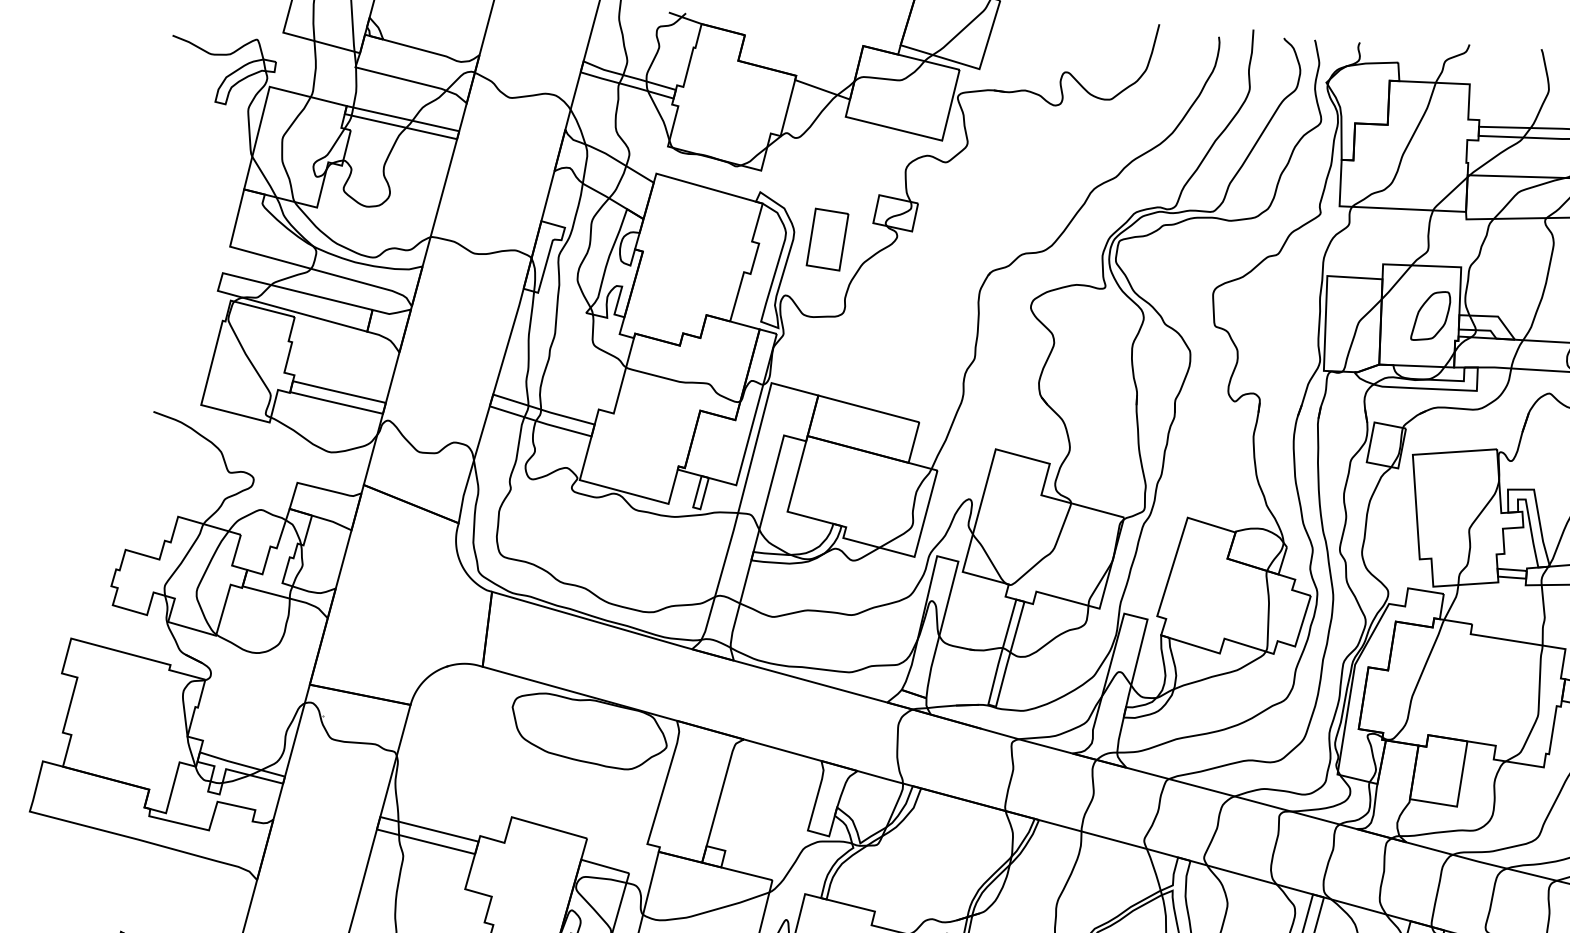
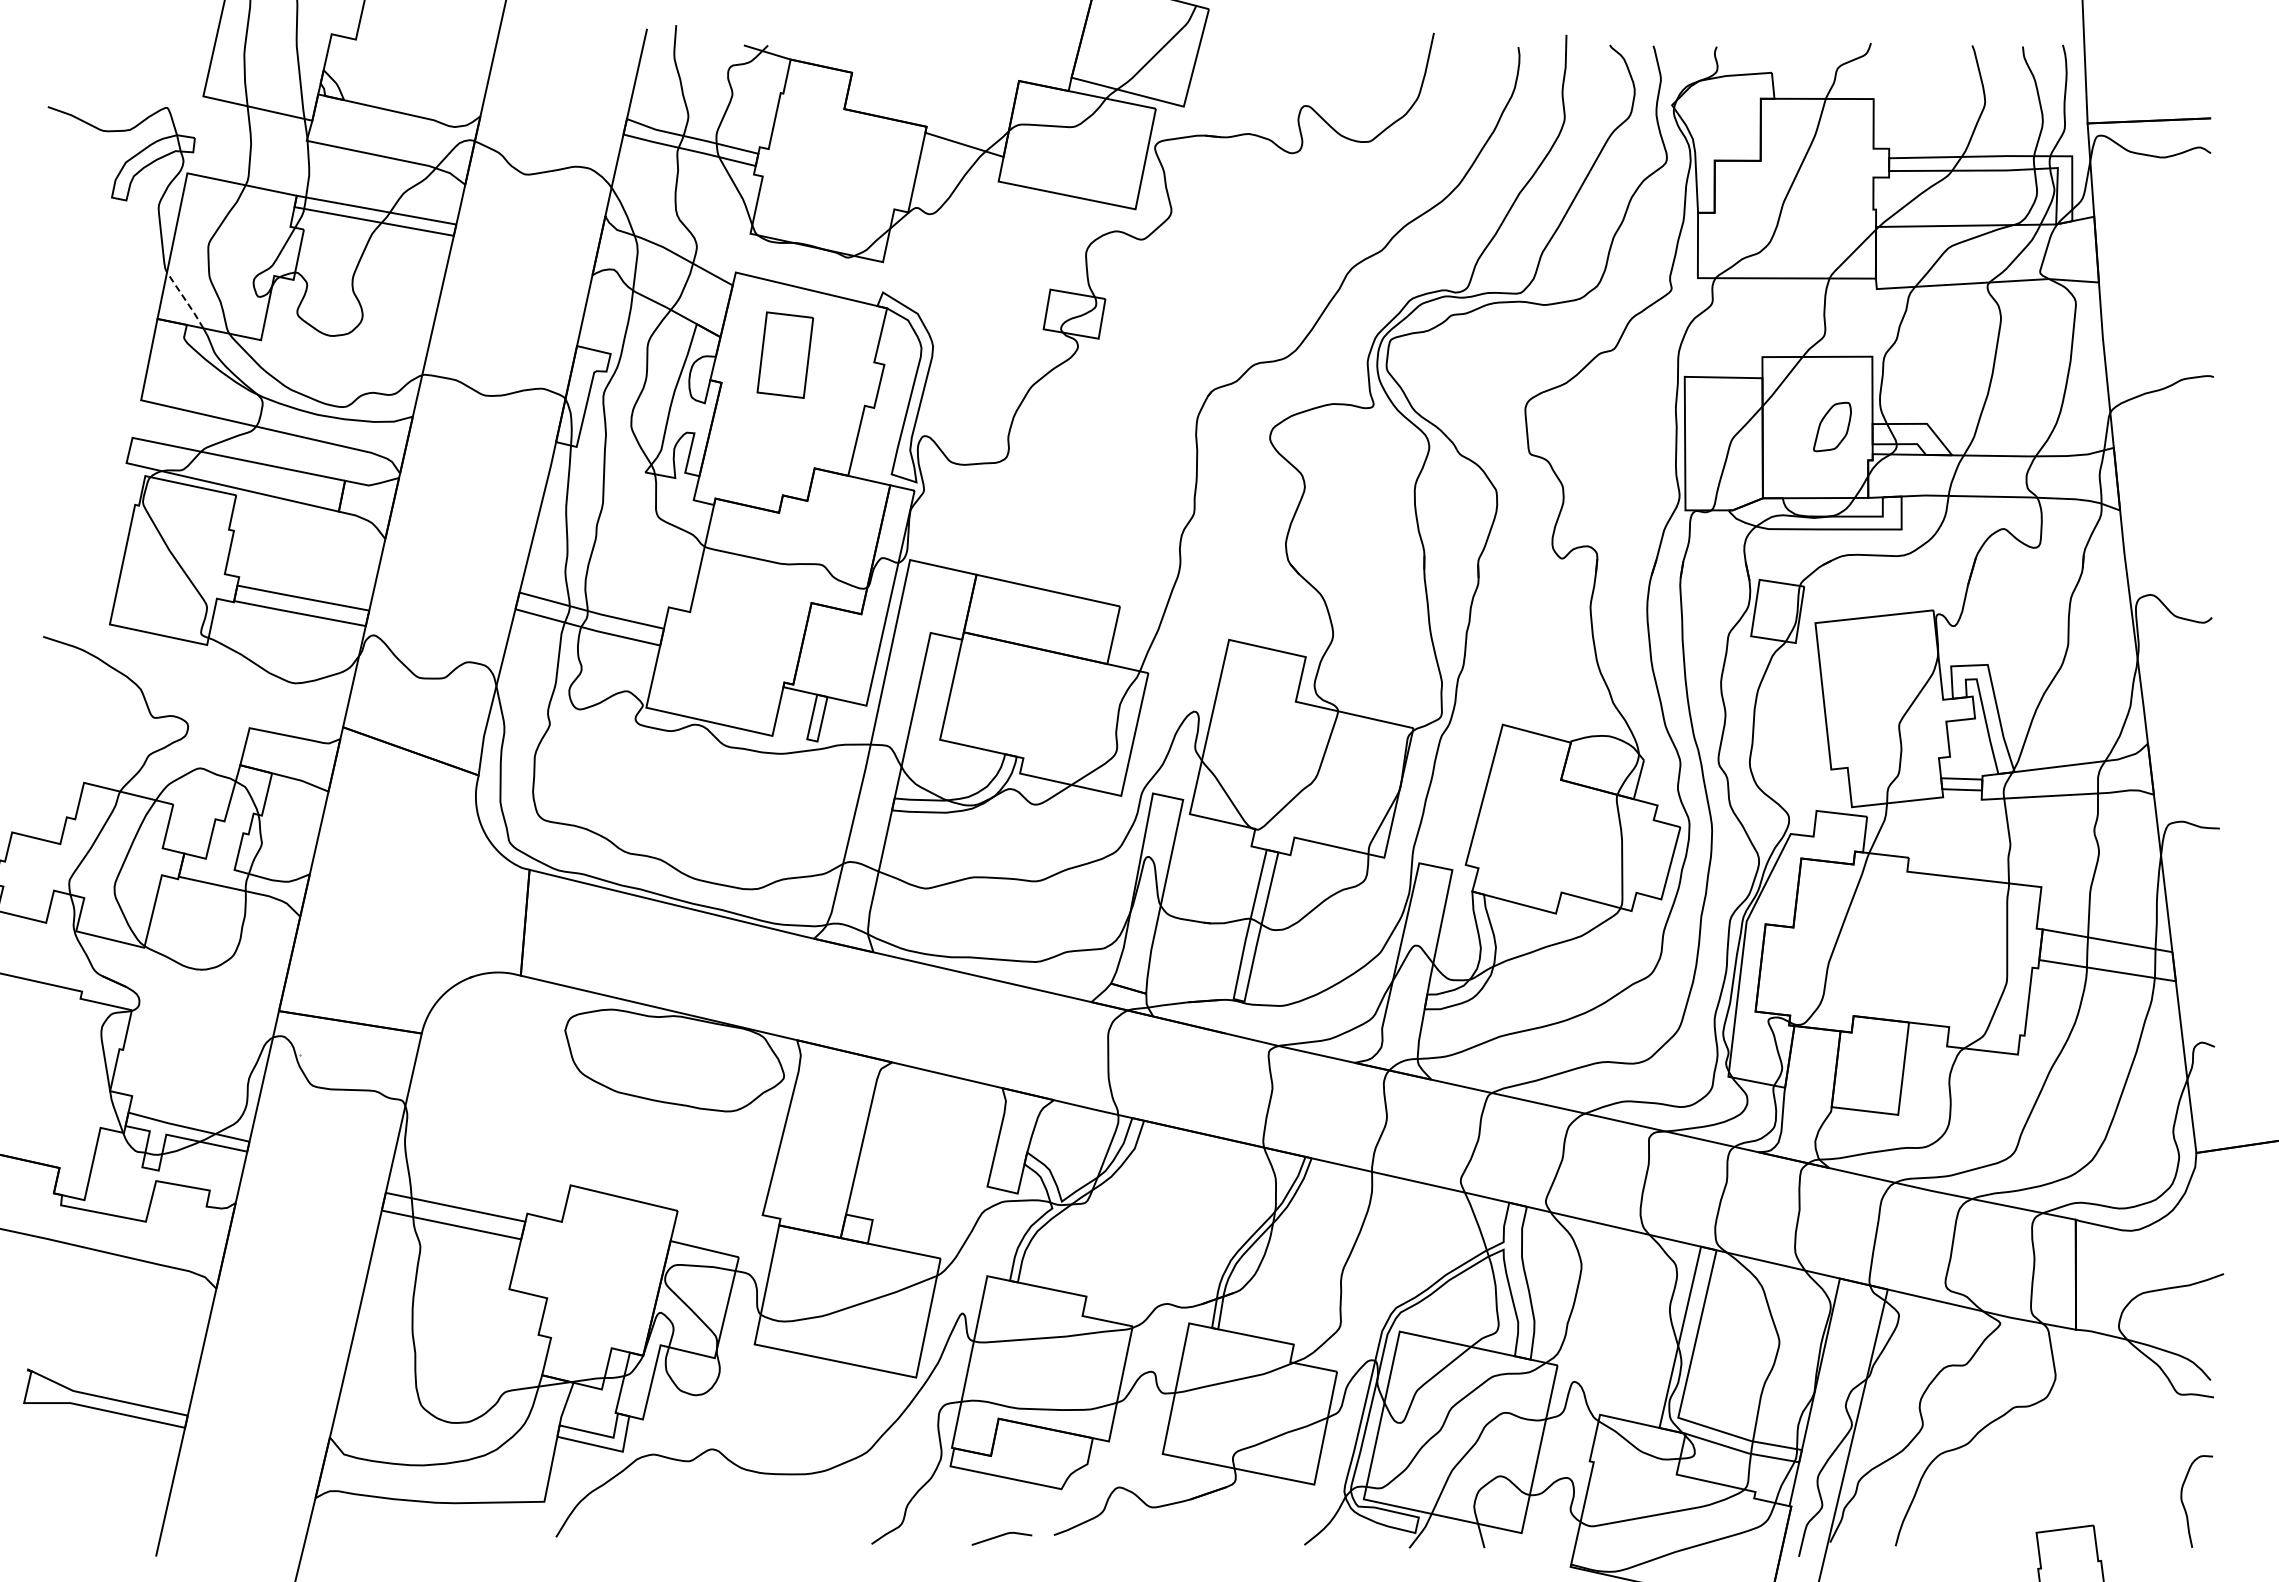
line: (264, 177) -> (185, 300), solid -> dashed
part: (827, 239) -> (785, 354), moved
part: (1430, 315) -> (1832, 426), size x0.7

